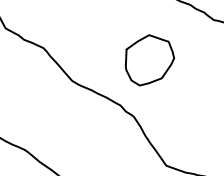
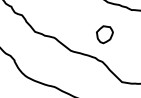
part: (148, 60) -> (104, 34), size x0.7

